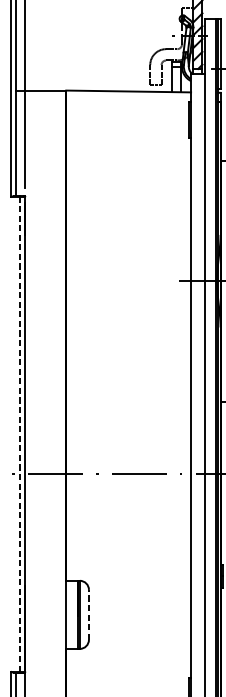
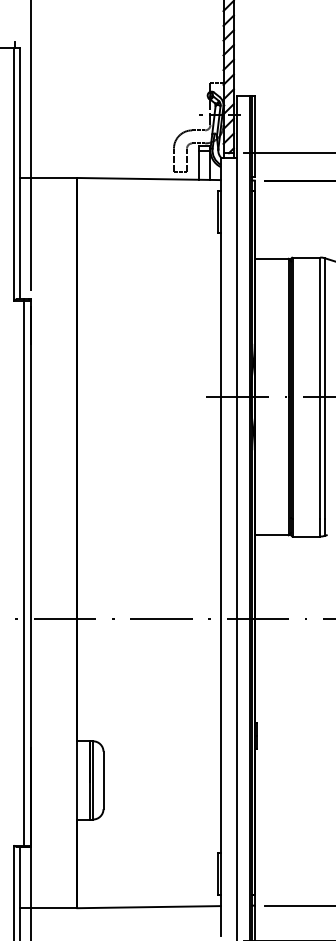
line: (19, 434) -> (23, 573), dashed -> solid
line: (88, 614) -> (103, 780), dashed -> solid

